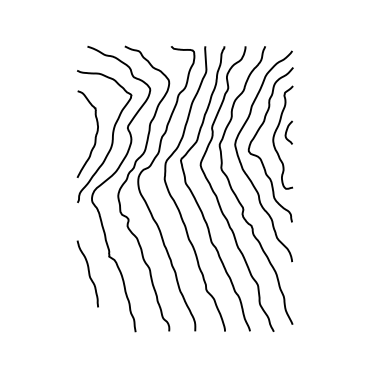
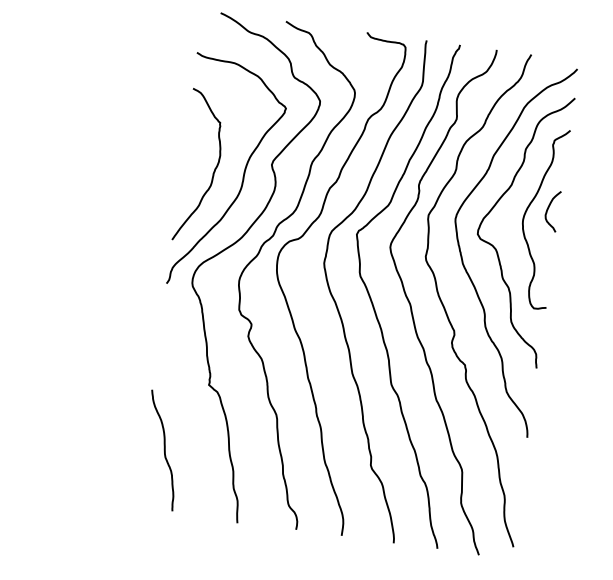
curve: (88, 273) -> (163, 449), moved

